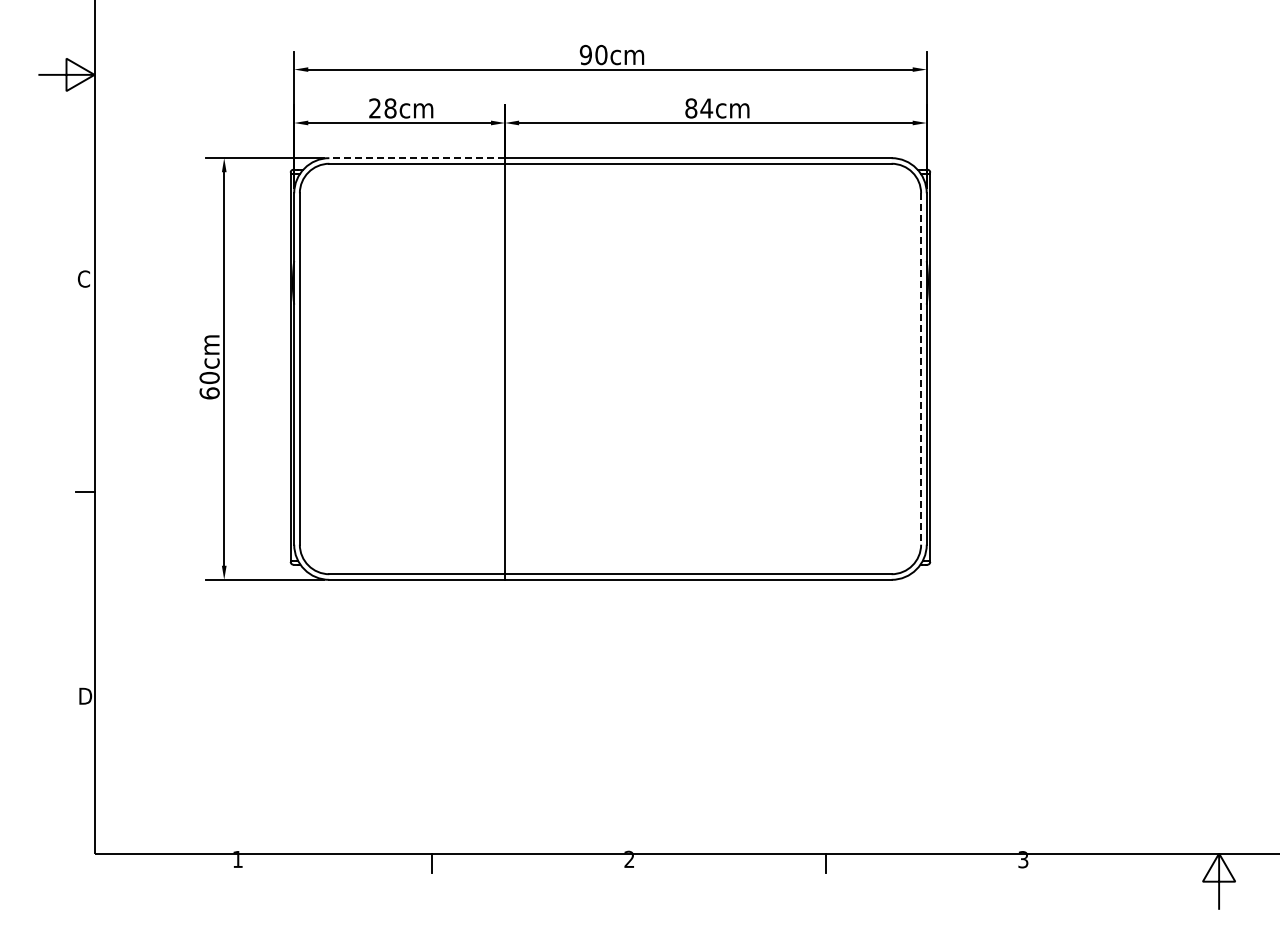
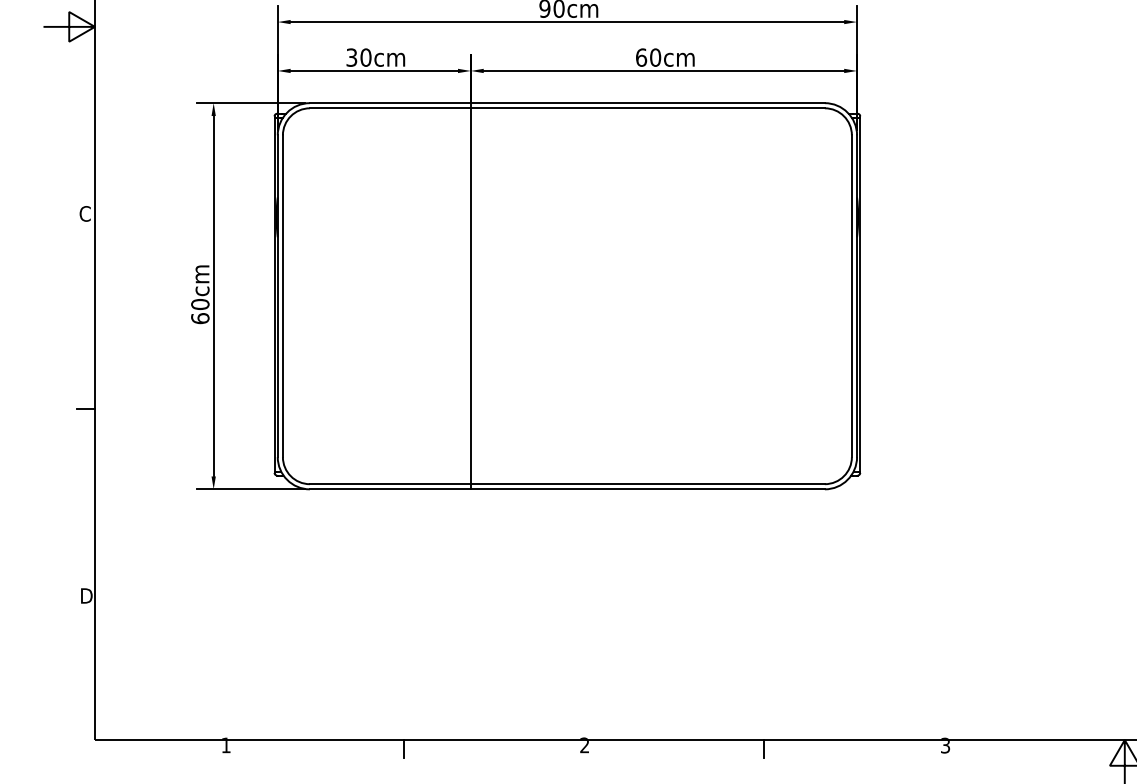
text: (382, 108) -> (358, 57), 28cm -> 30cm
text: (699, 108) -> (648, 57), 84cm -> 60cm
line: (417, 158) -> (390, 103), dashed -> solid
line: (921, 369) -> (852, 296), dashed -> solid

